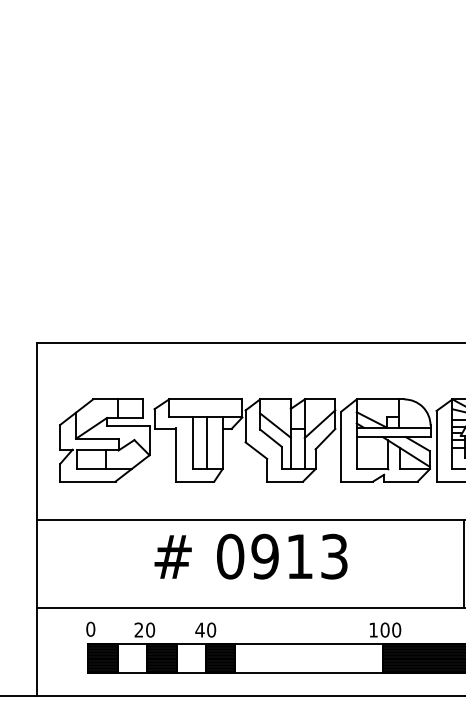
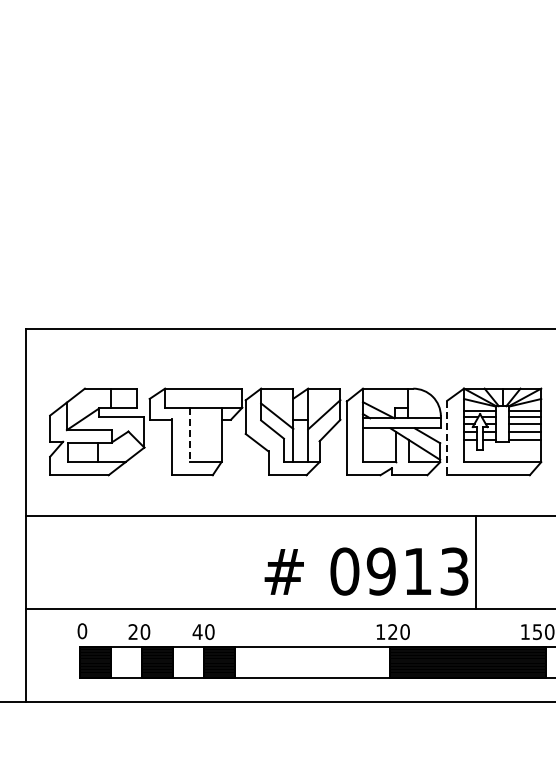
line: (206, 442) -> (204, 434), removed
line: (192, 443) -> (189, 435), solid -> dashed
line: (436, 446) -> (447, 438), solid -> dashed
text: (251, 556) -> (366, 571), moved
text: (384, 629) -> (392, 631), 100 -> 120

